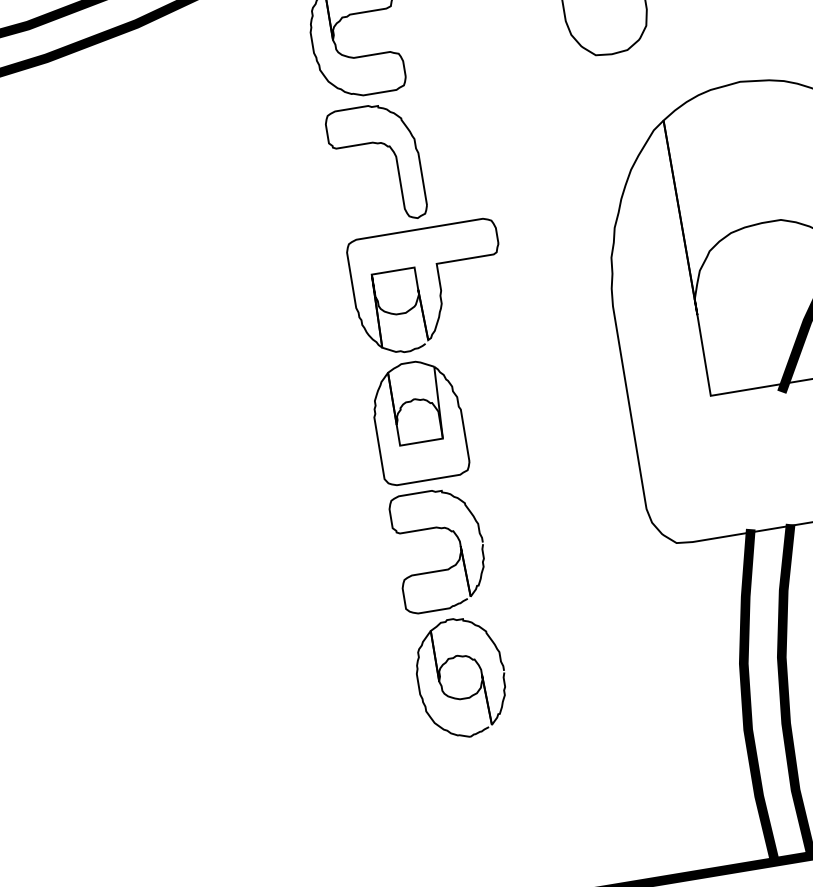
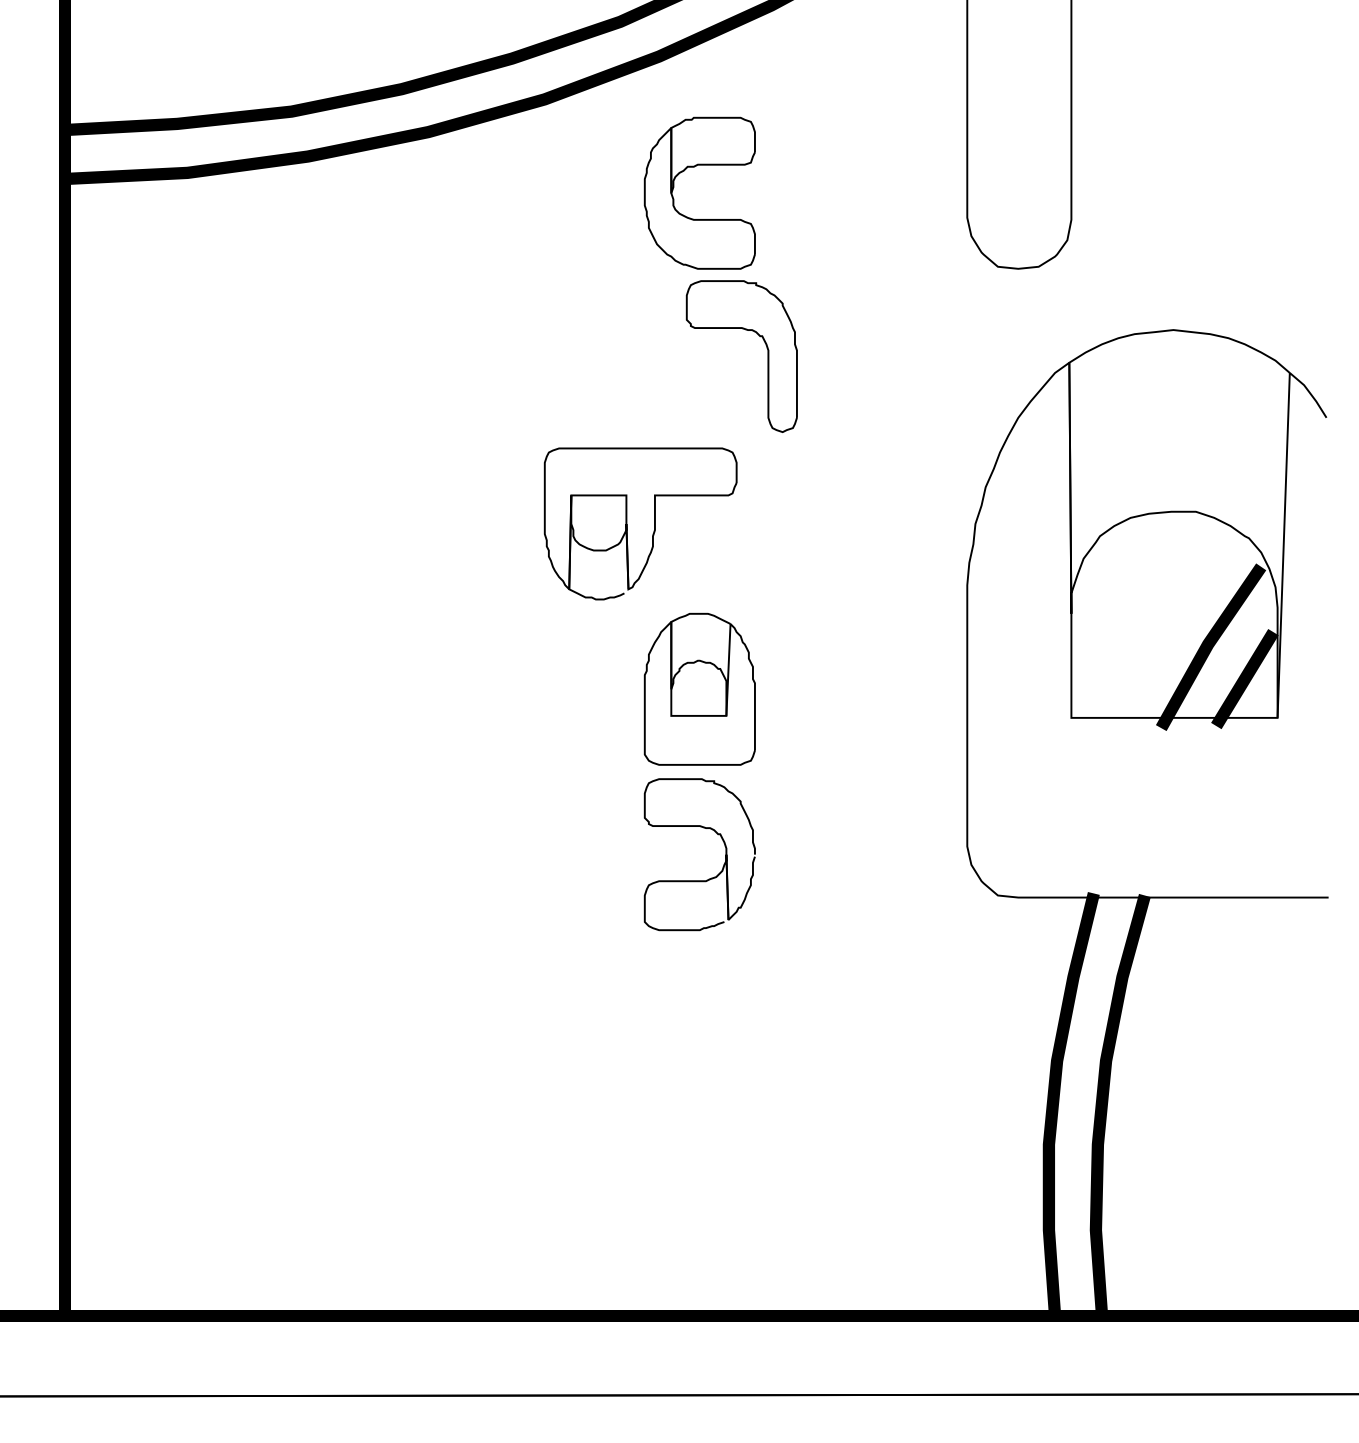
part: (396, 161) -> (767, 356), moved
part: (429, 287) -> (640, 523), moved
part: (461, 677) -> (699, 1019), removed

